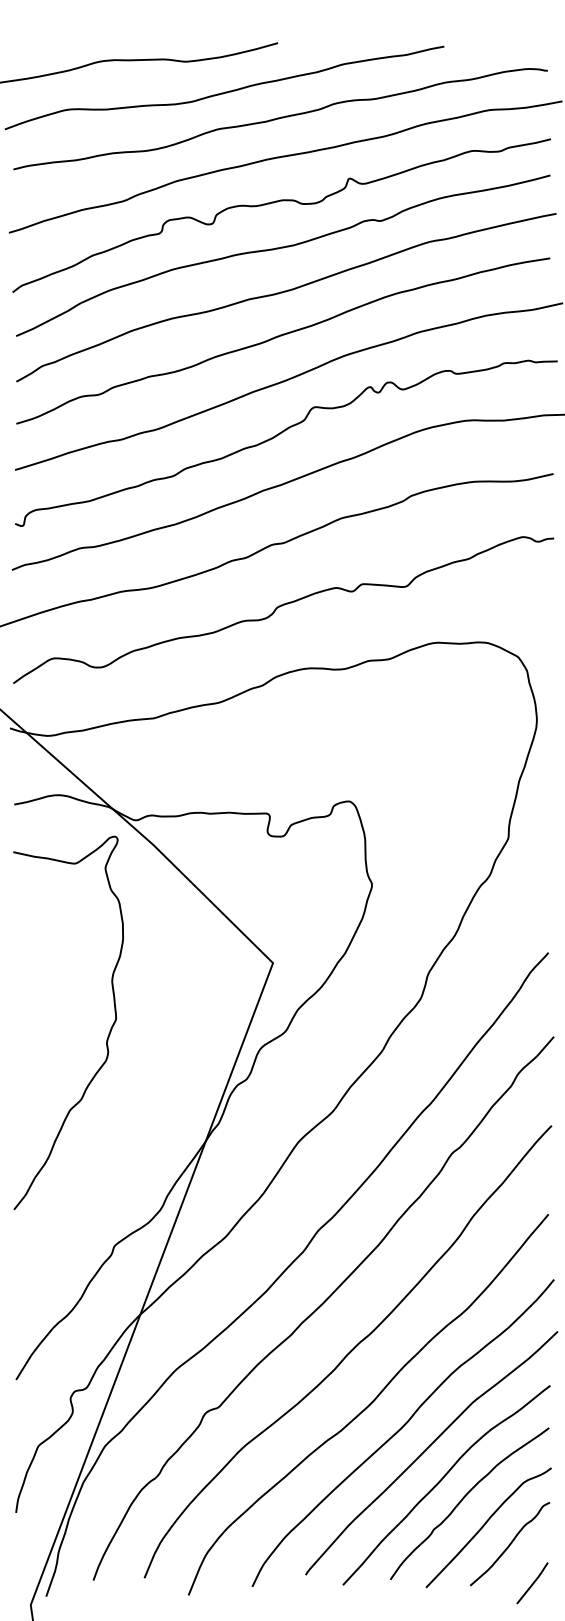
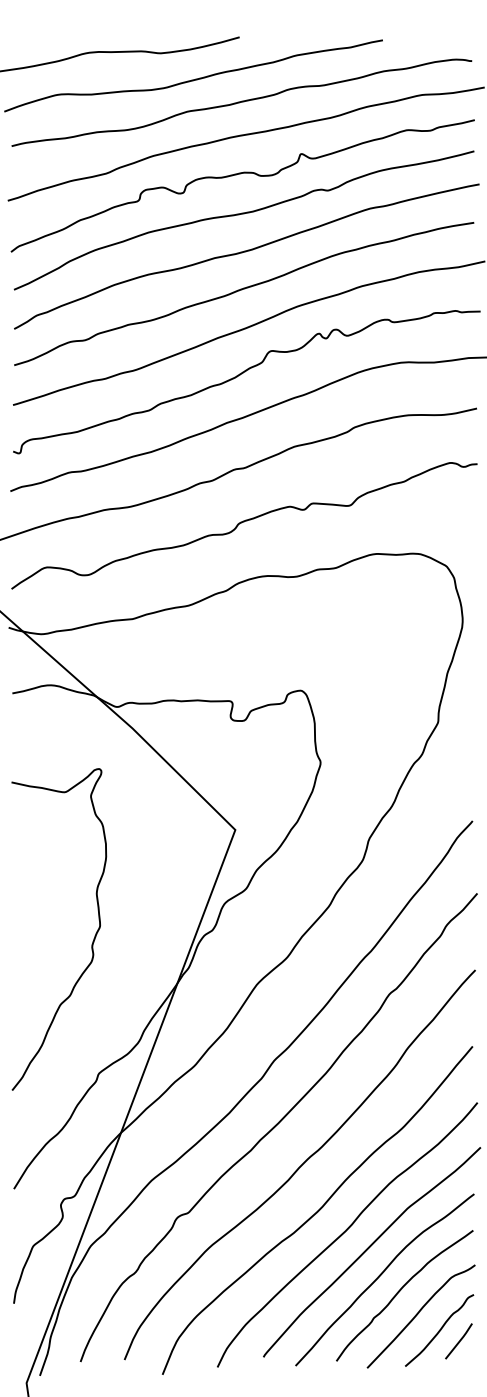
curve: (107, 1036) -> (92, 941), moved
line: (532, 1583) -> (458, 1341), moved

